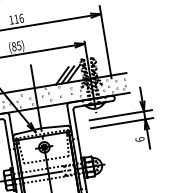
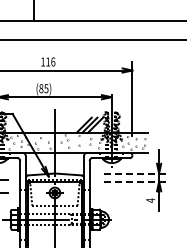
line: (120, 115) -> (135, 173), solid -> dashed
line: (122, 123) -> (135, 181), solid -> dashed
text: (139, 139) -> (150, 200), 6 -> 4

